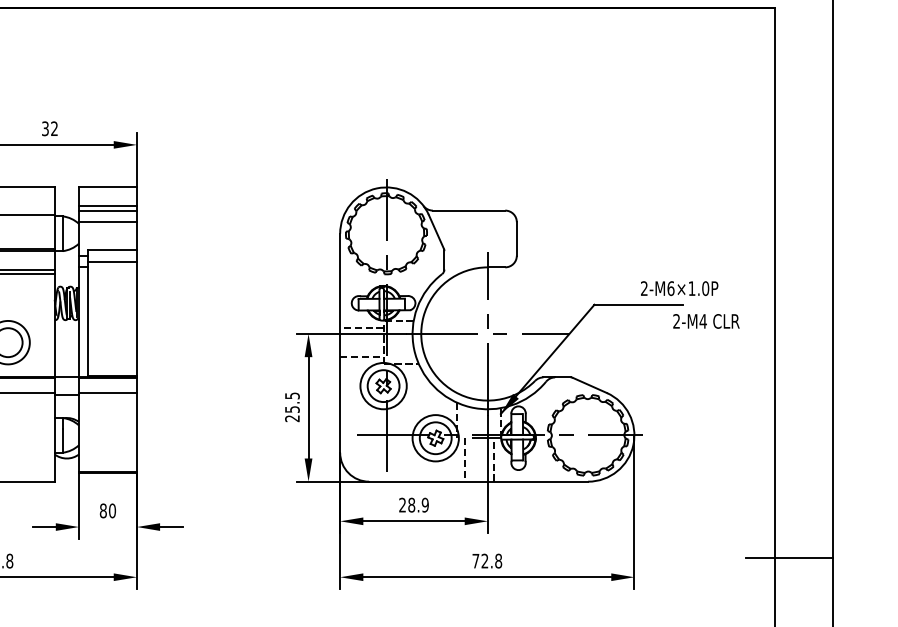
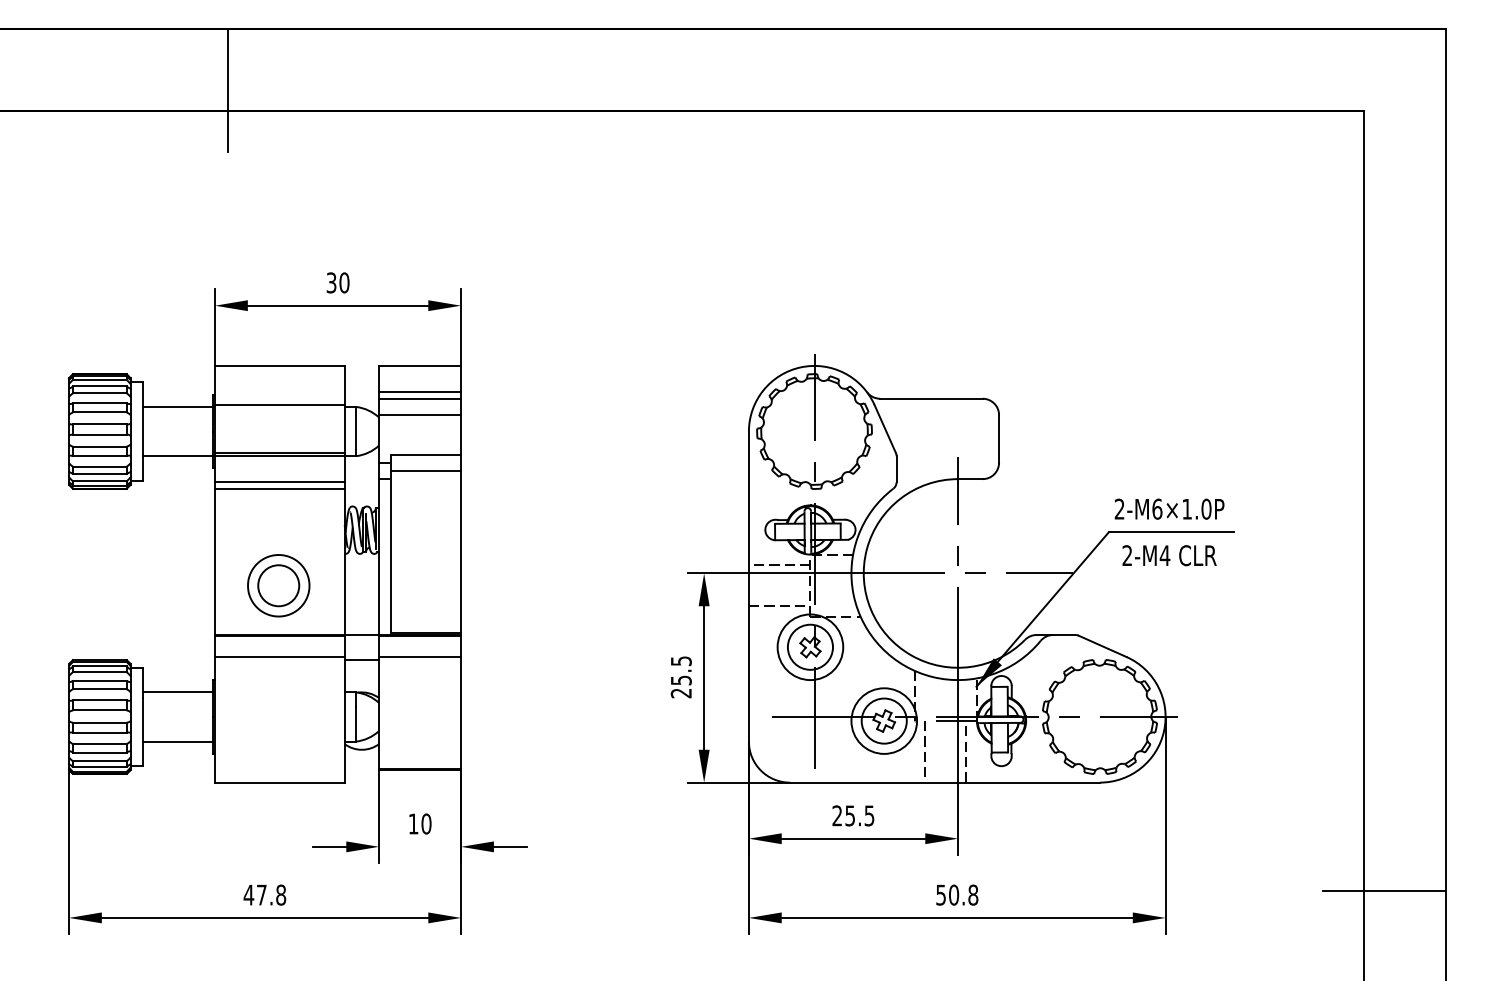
text: (54, 128) -> (344, 282), 32 -> 30
text: (679, 288) -> (1169, 508), moved
text: (706, 321) -> (1169, 555), moved
text: (418, 504) -> (859, 815), 28.9 -> 25.5
text: (103, 510) -> (413, 823), 80 -> 10
text: (480, 560) -> (947, 894), 72.8 -> 50.8

